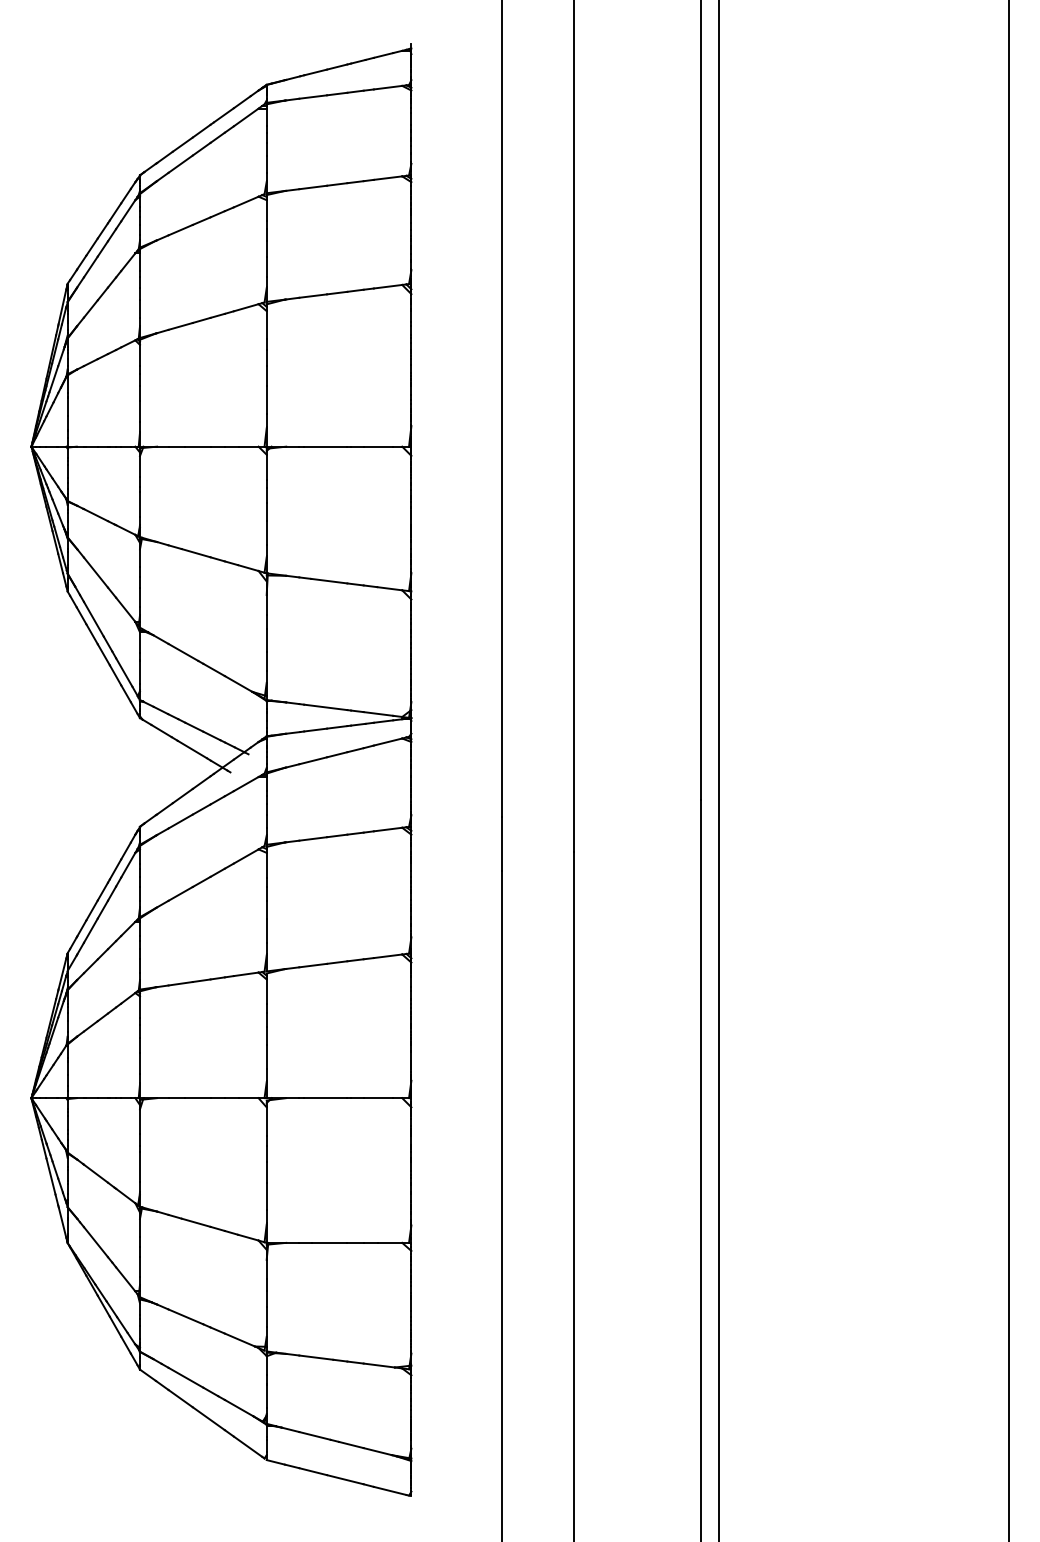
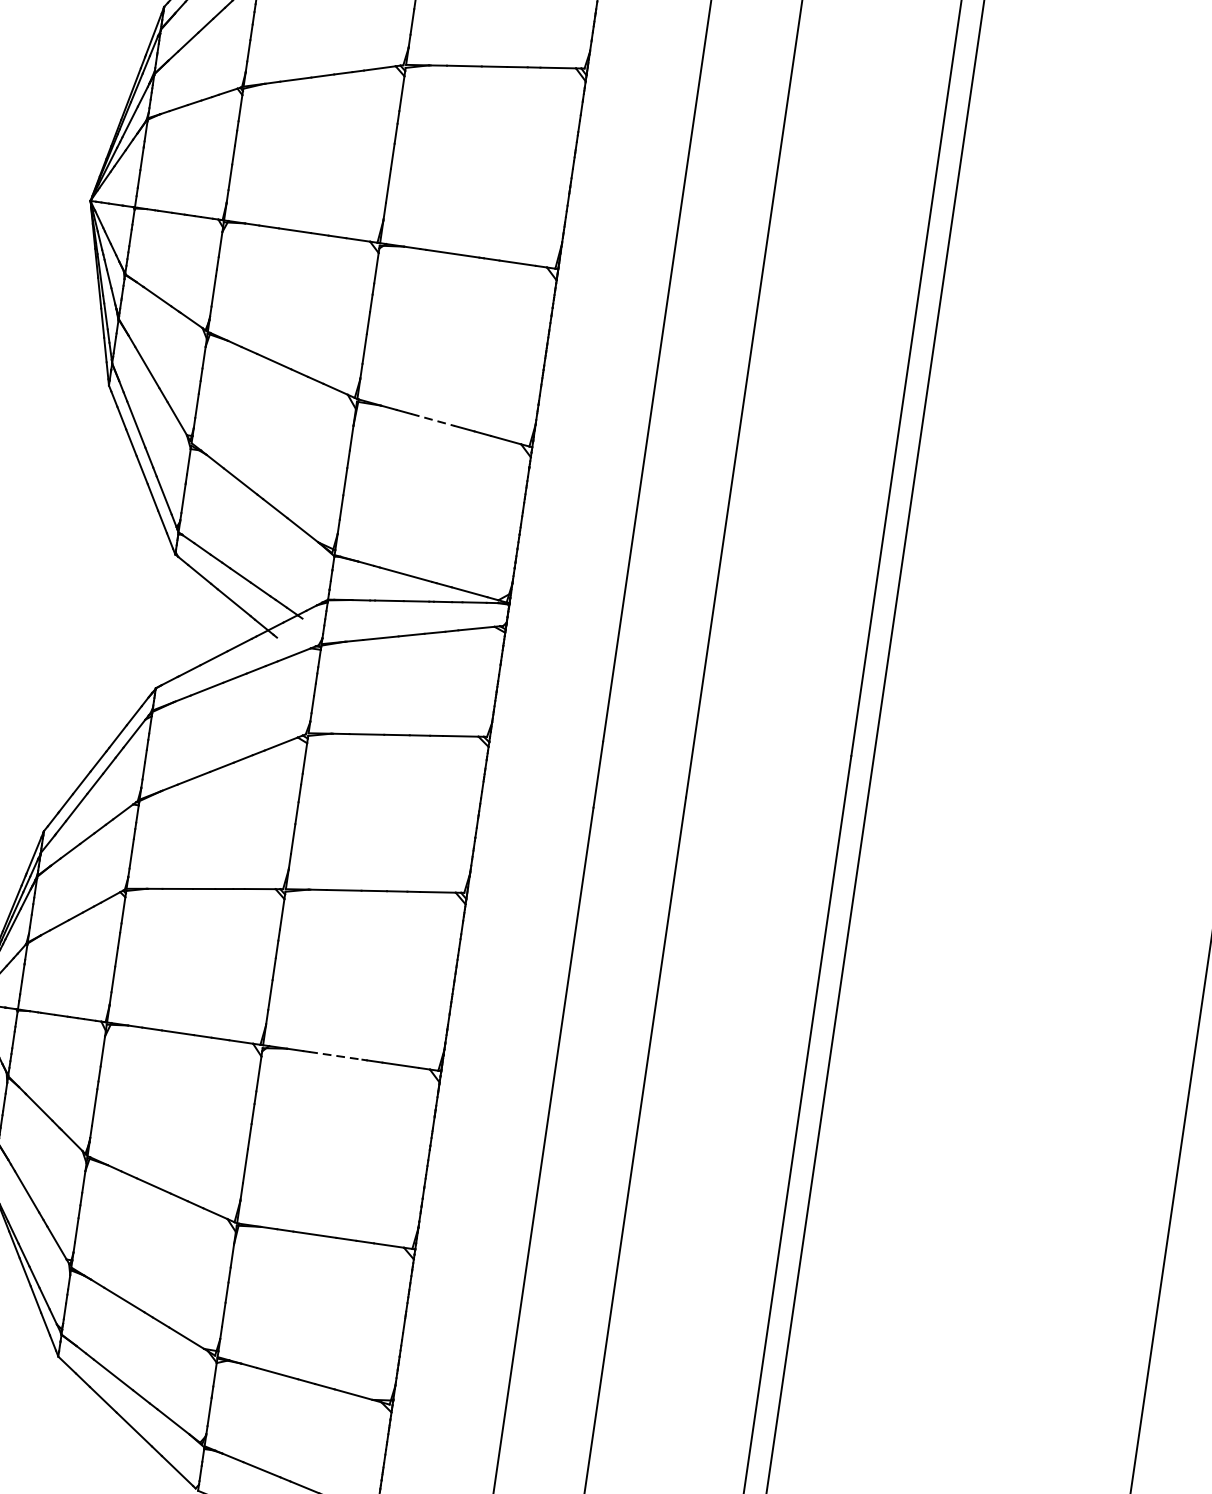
line: (329, 581) -> (433, 420), solid -> dashed
line: (325, 1098) -> (335, 1056), solid -> dashed

